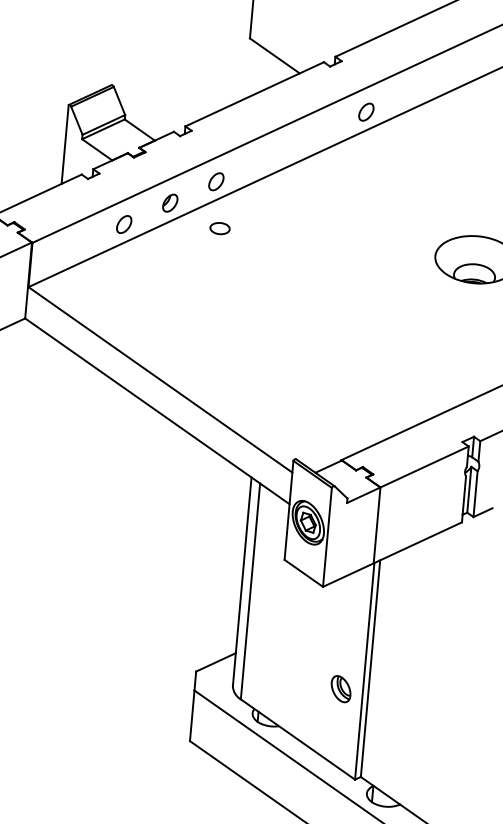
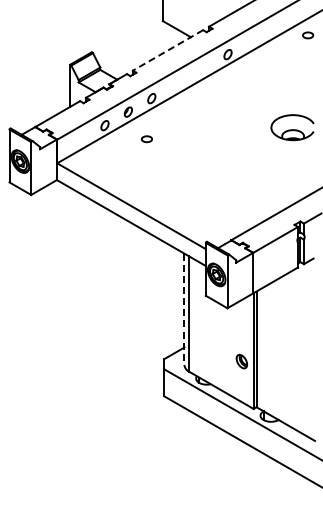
line: (253, 94) -> (167, 50), solid -> dashed
part: (219, 228) -> (146, 139), moved
line: (242, 581) -> (184, 309), solid -> dashed

